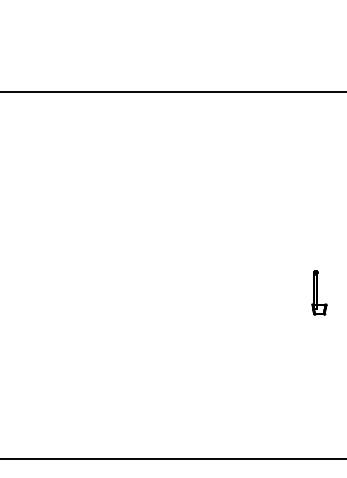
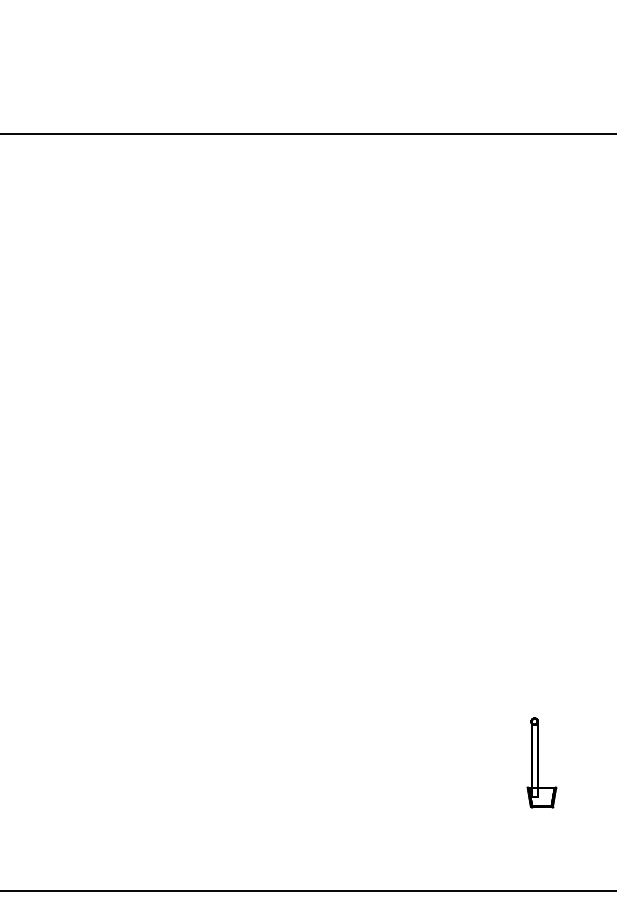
part: (319, 292) -> (542, 762), moved

